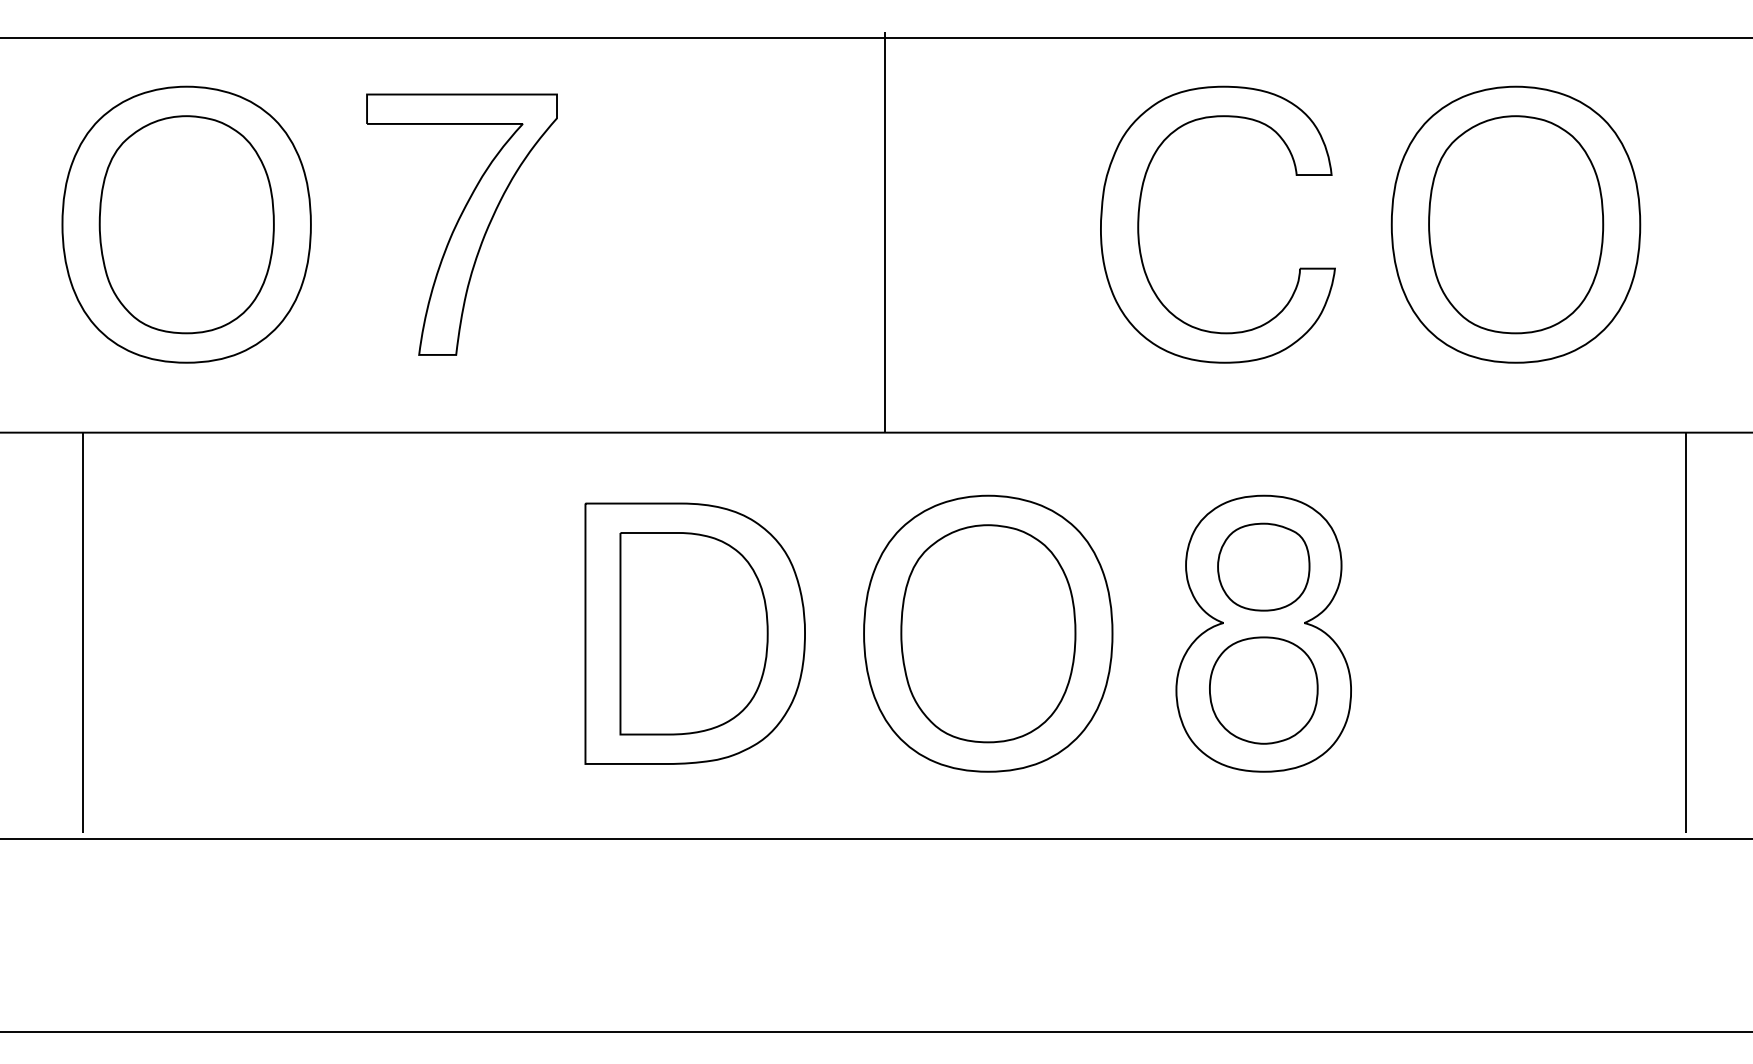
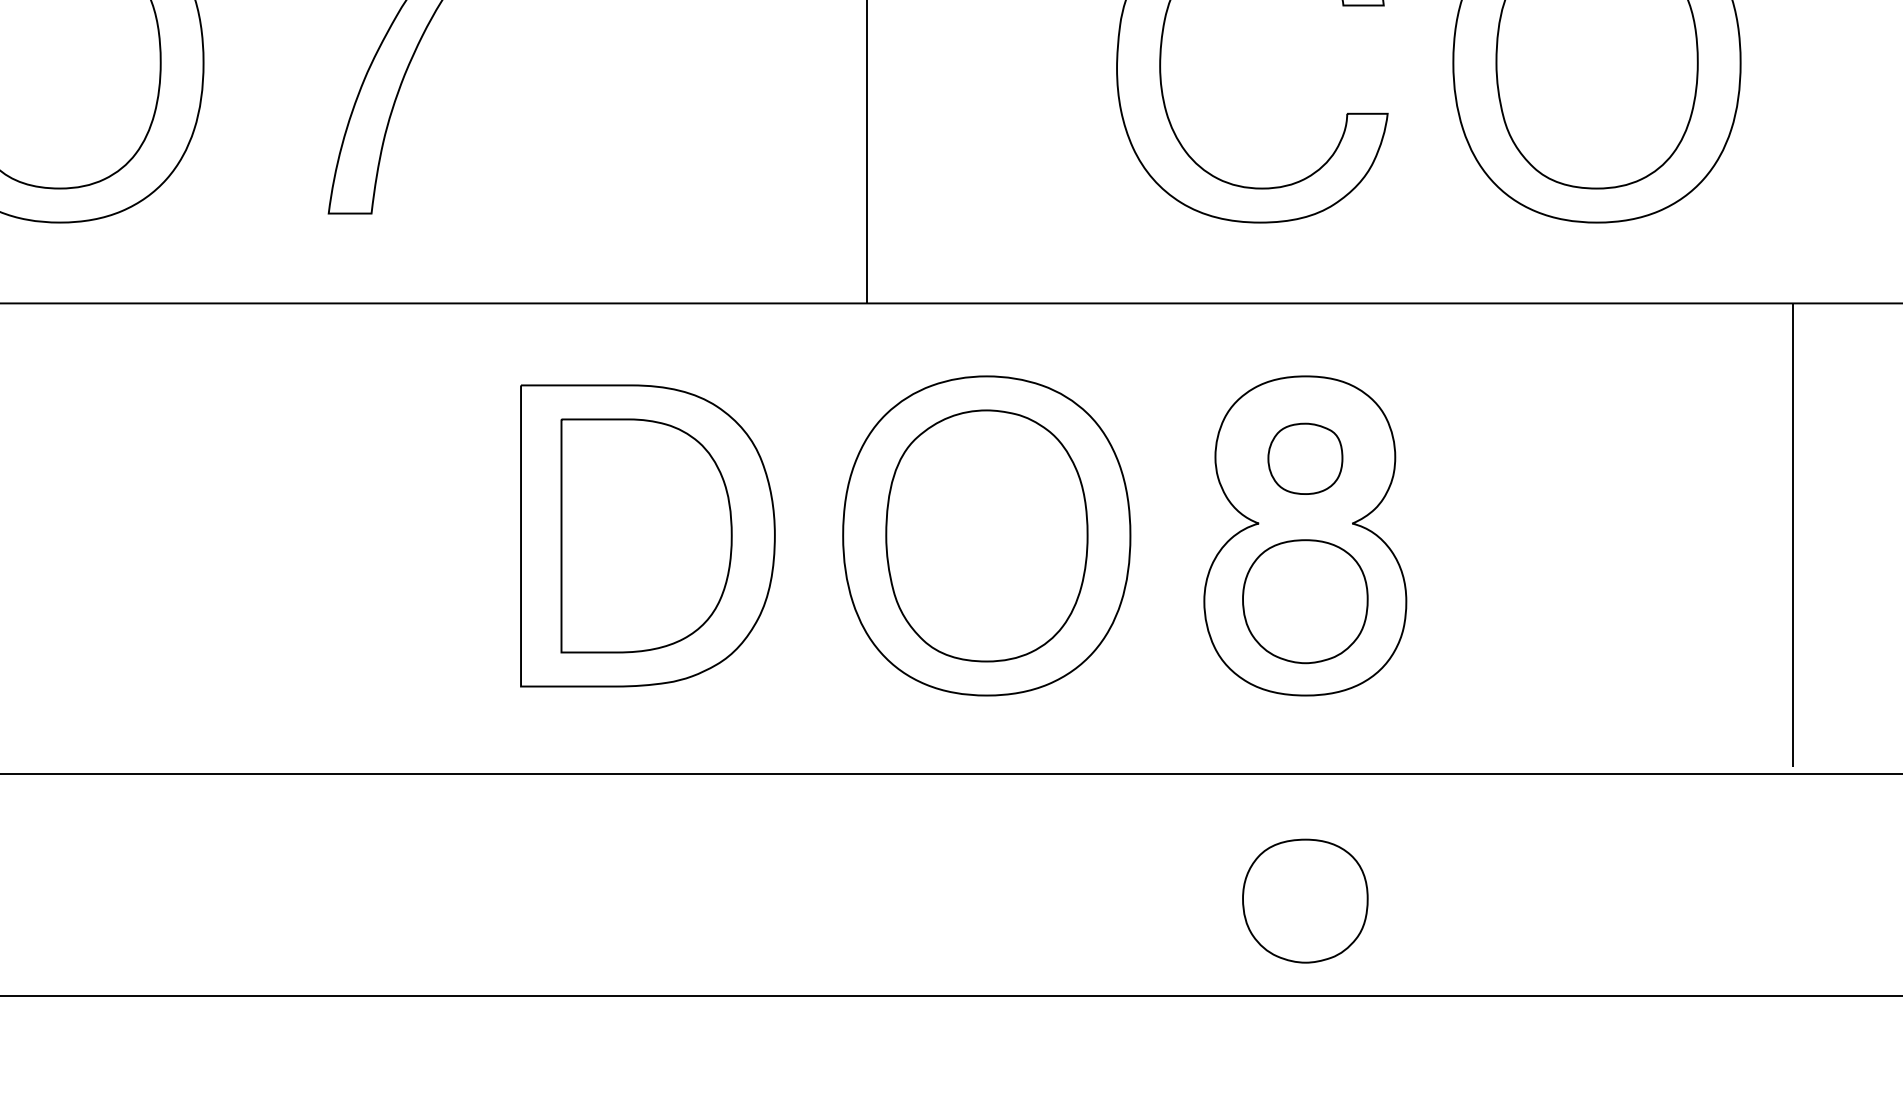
part: (1263, 566) -> (1305, 458), size x0.7
part: (1263, 949) -> (1305, 901), added

